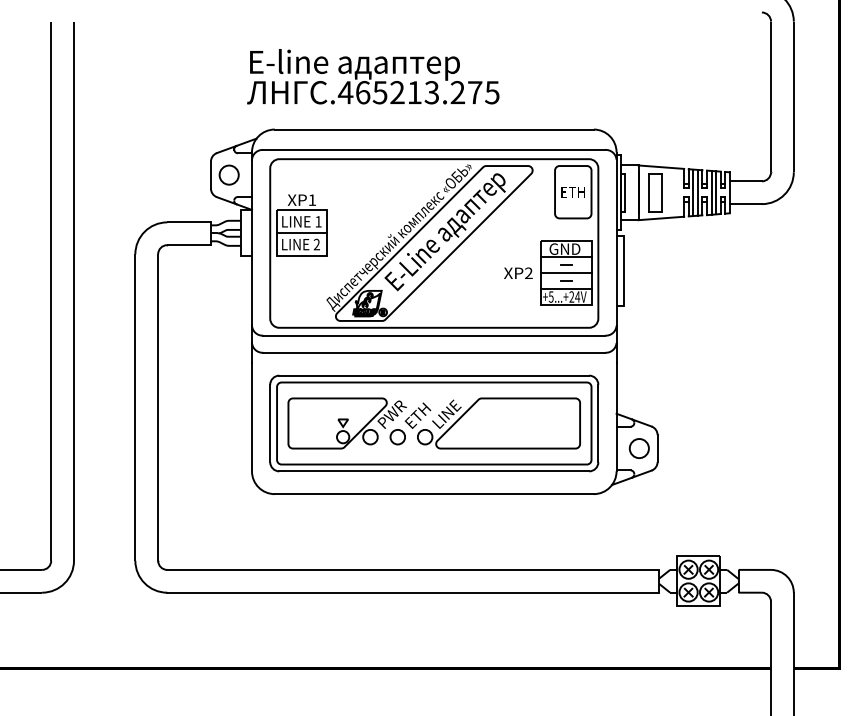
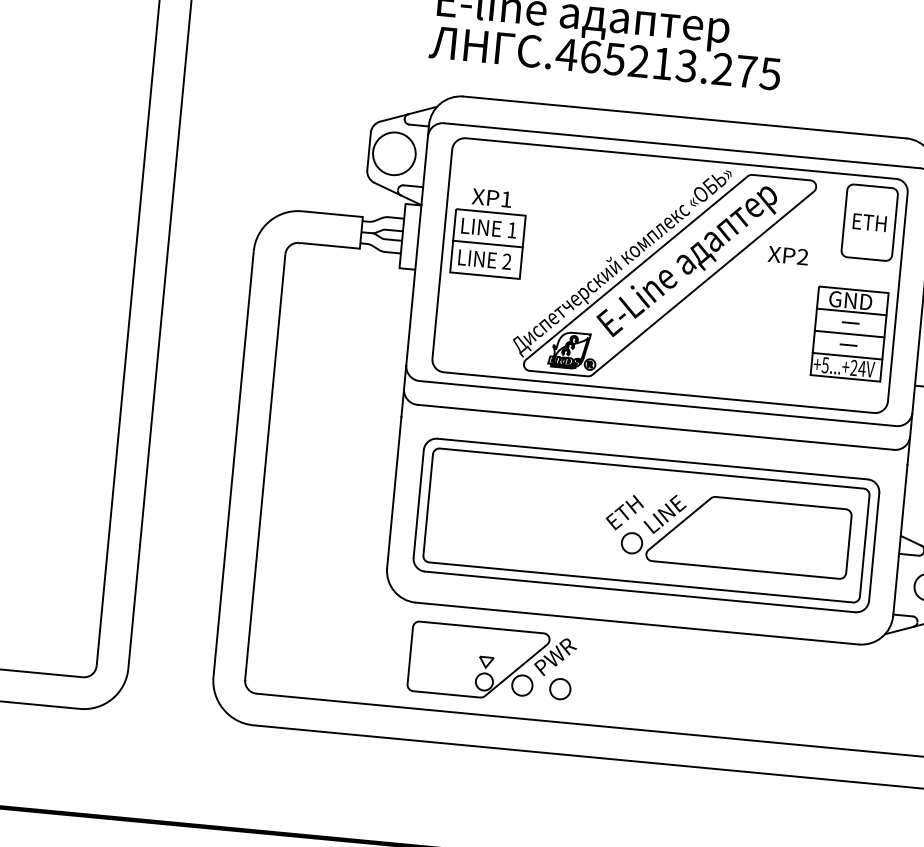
circle: (228, 174) -> (393, 152), size x1.6
text: (518, 272) -> (788, 254), moved
part: (346, 423) -> (490, 663), moved

